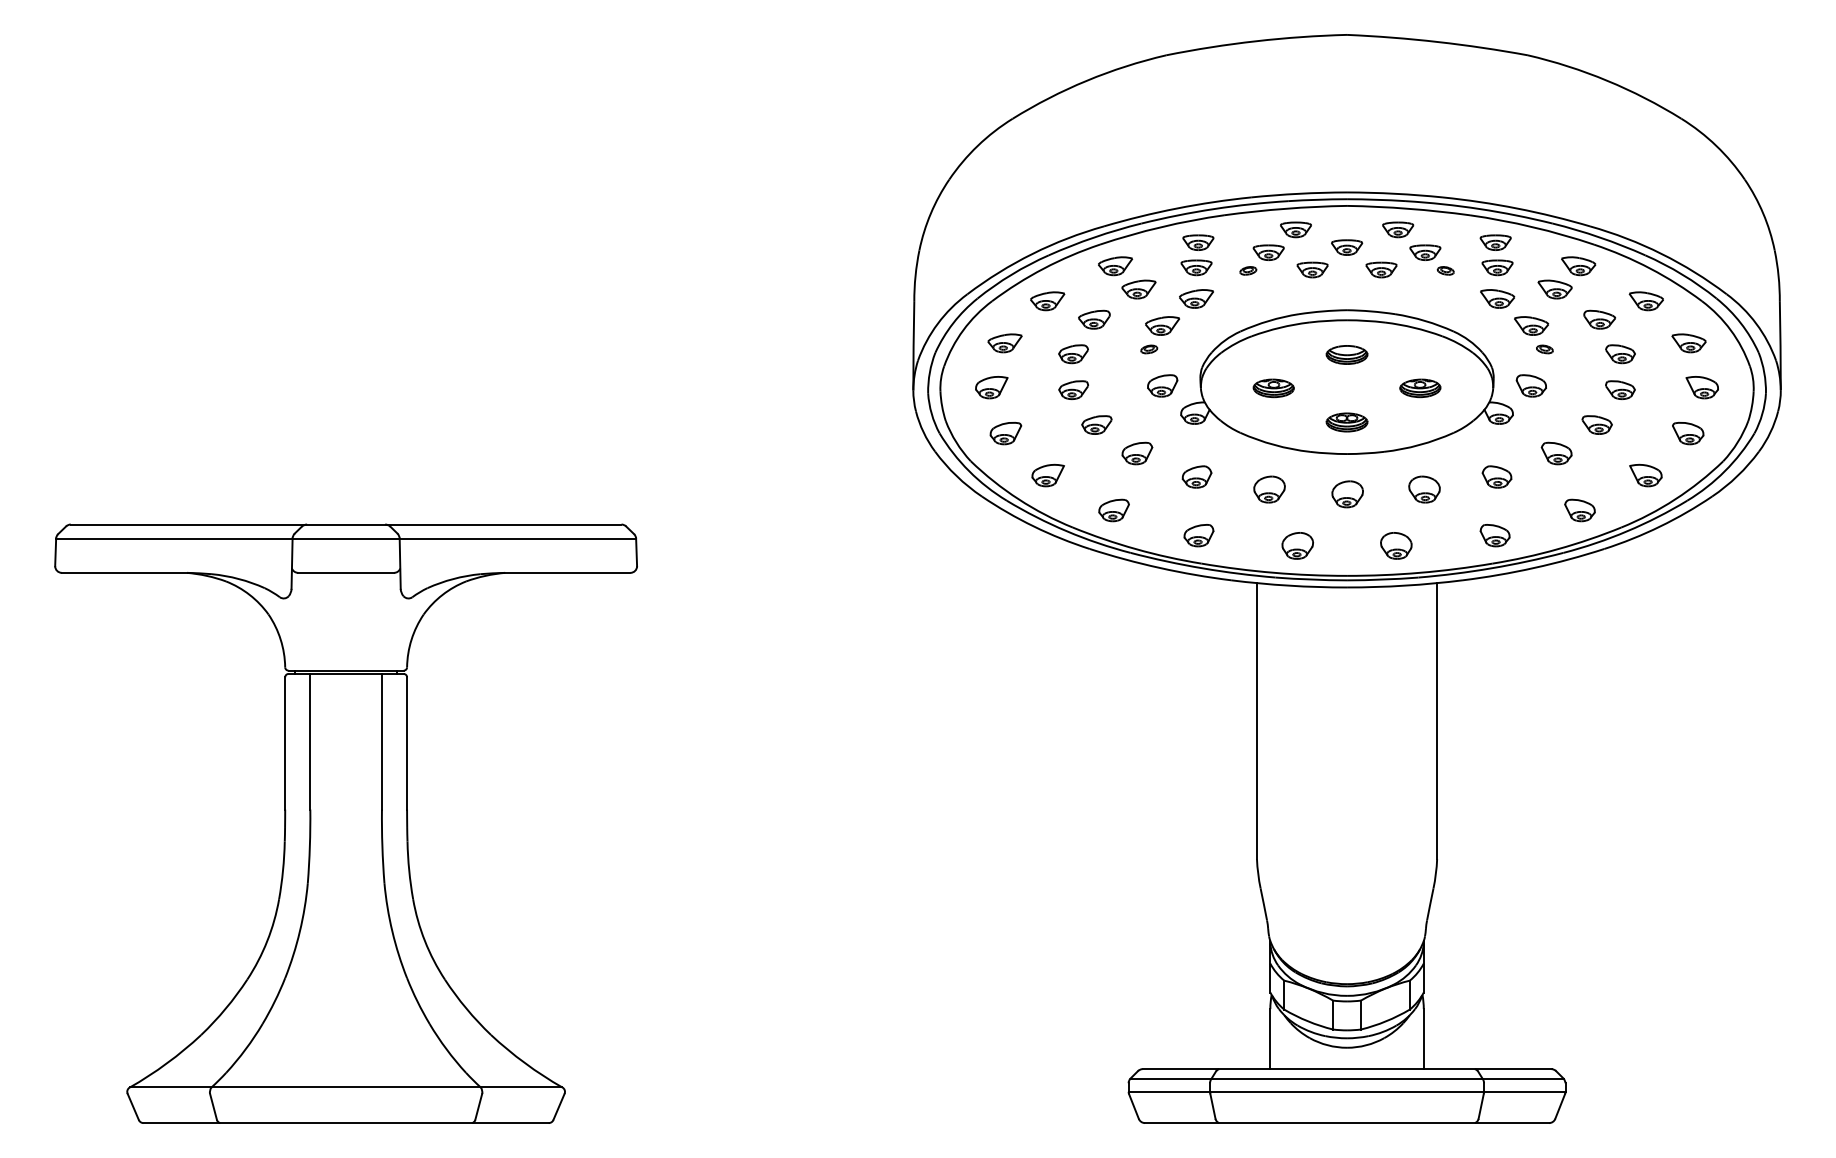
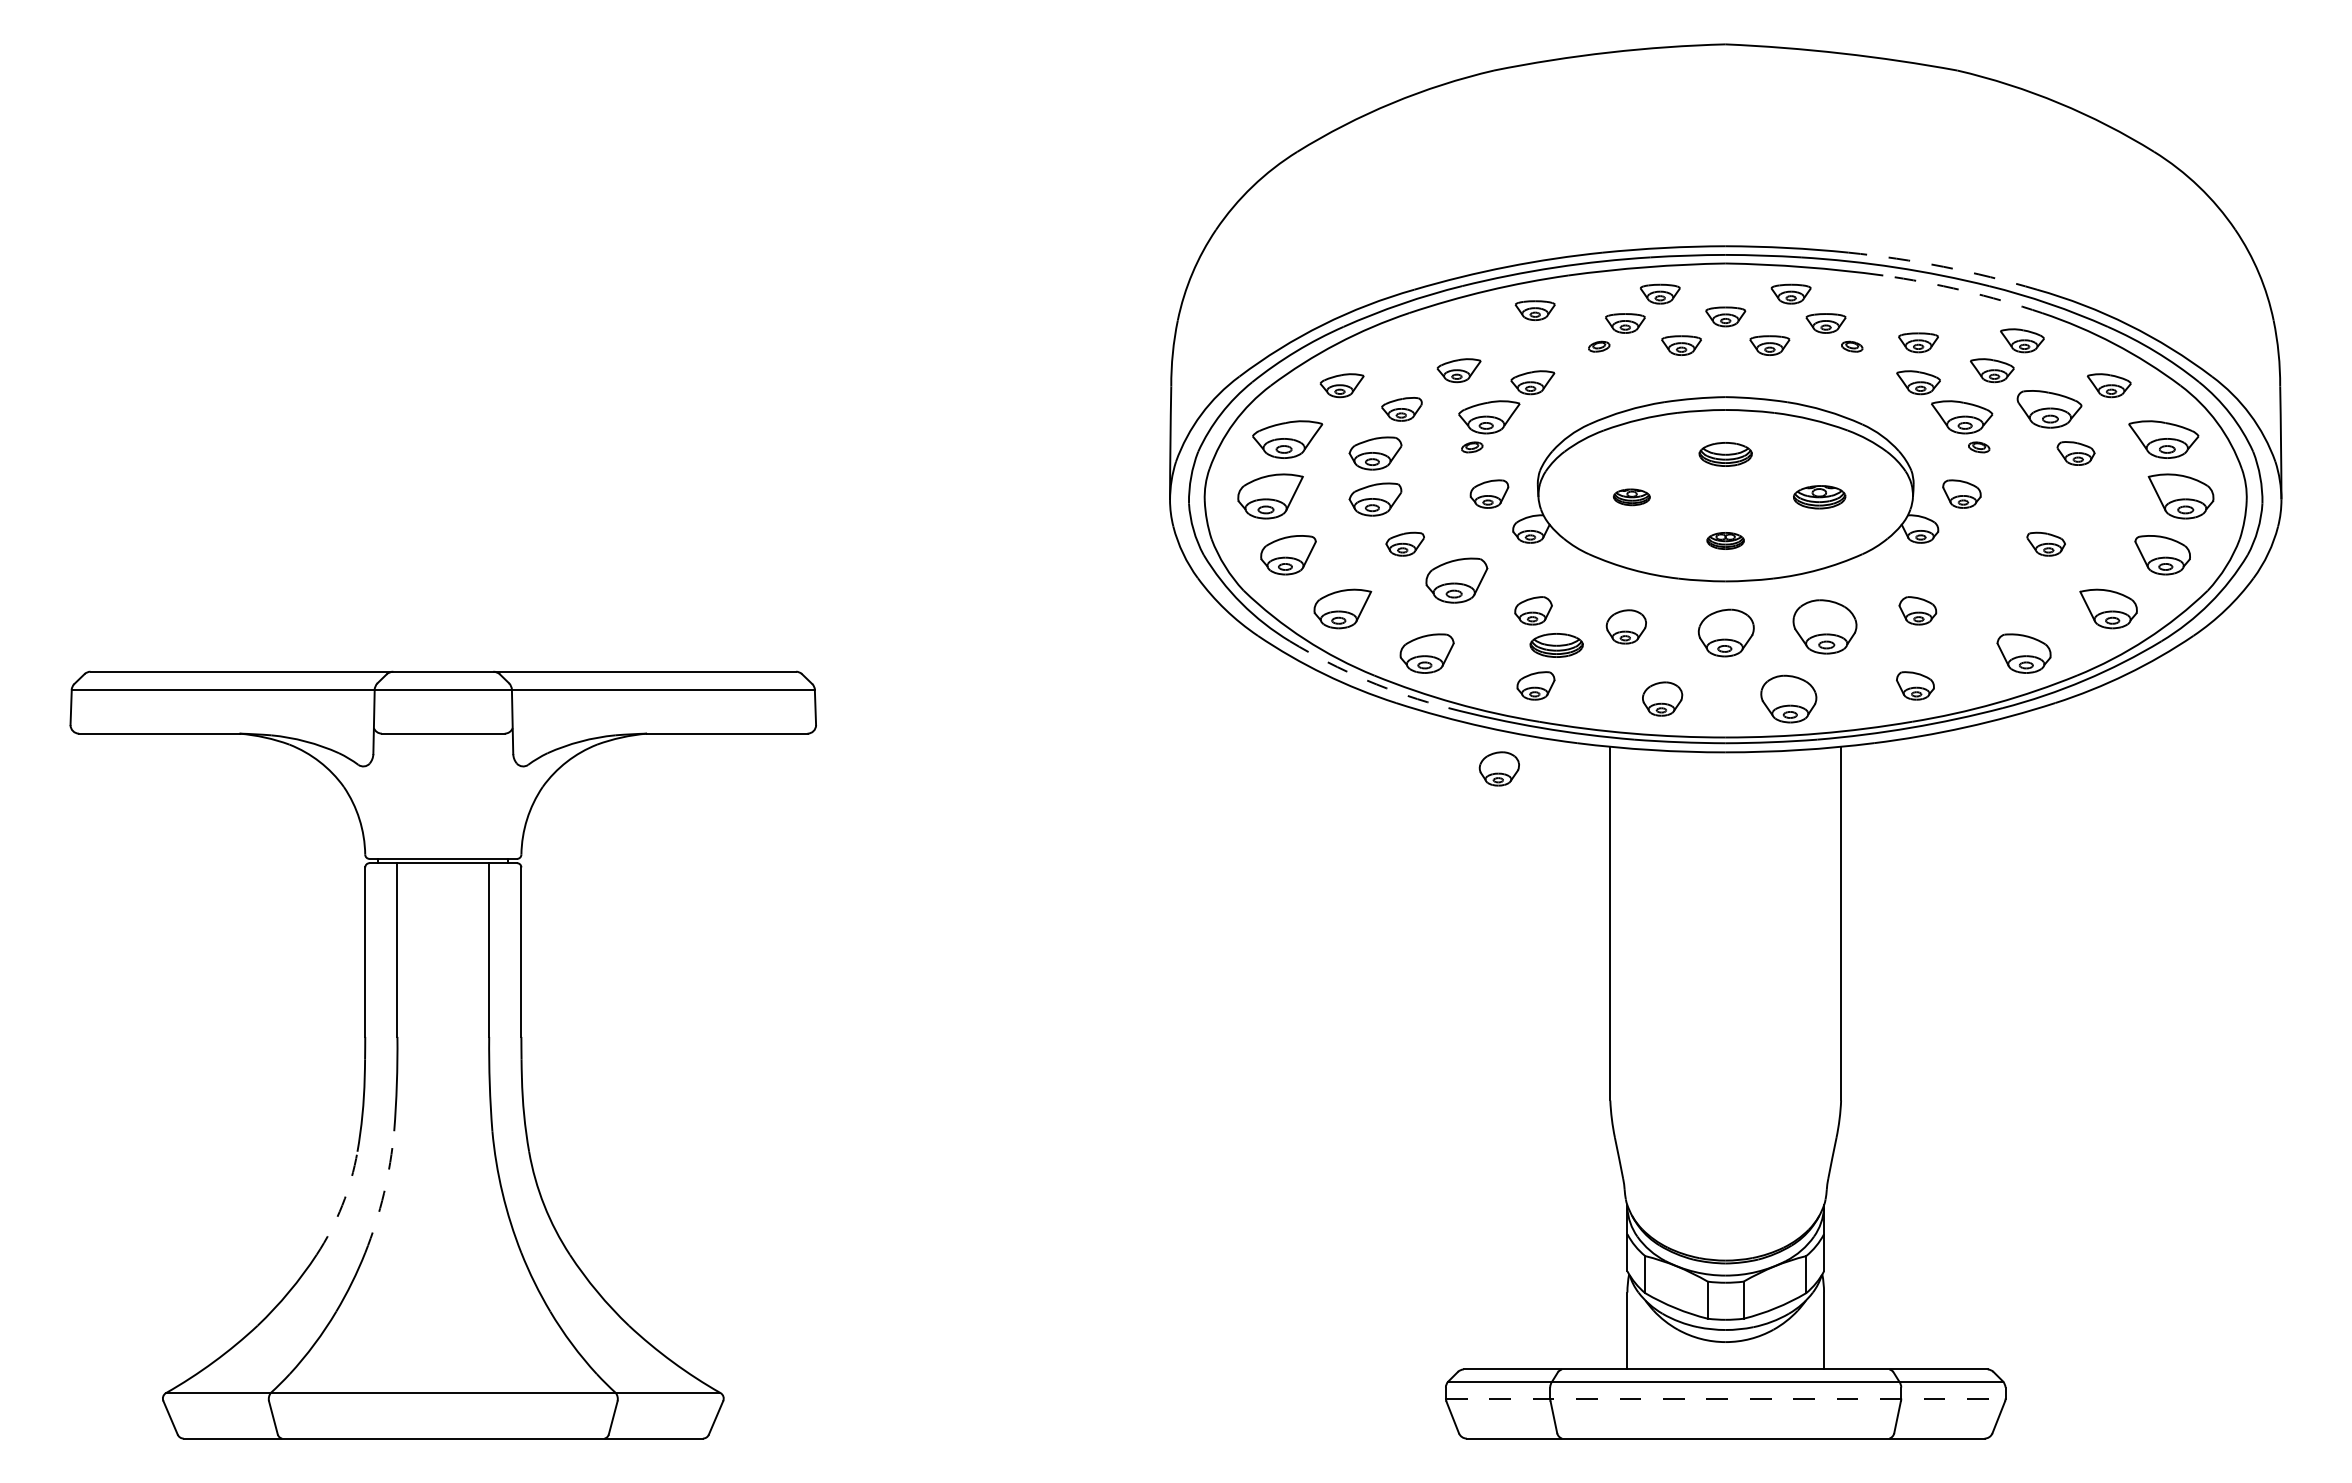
arc: (1517, 208) -> (1943, 266), solid -> dashed
arc: (1532, 226) -> (1963, 290), solid -> dashed
part: (1495, 242) -> (1915, 310), removed
part: (1115, 266) -> (1428, 340), removed
part: (1196, 267) -> (1532, 342), removed
part: (1599, 319) -> (2049, 409), size x1.6
part: (1162, 326) -> (1489, 417), size x1.4
part: (1531, 326) -> (1961, 417), size x1.4
part: (1005, 343) -> (1287, 439), size x1.6
part: (1688, 343) -> (2163, 439), size x1.6
part: (1072, 354) -> (1374, 453), size x1.4
part: (991, 386) -> (1270, 495), size x1.6
part: (1702, 386) -> (2180, 495), size x1.6
part: (1273, 388) -> (1631, 497), size x0.7
part: (1073, 390) -> (1375, 499), size x1.4
part: (1620, 390) -> (2075, 499), removed
part: (1346, 422) -> (1725, 540), size x0.7
part: (1005, 433) -> (1288, 554), size x1.4
part: (1687, 433) -> (2162, 554), size x1.4
part: (1137, 453) -> (1457, 580), size x1.6
part: (1556, 453) -> (1994, 580), removed
part: (1047, 475) -> (1342, 608), size x1.4
part: (1645, 475) -> (2108, 608), size x1.4
part: (1424, 489) -> (1824, 626), size x1.6
part: (1347, 493) -> (1726, 632), size x1.4
part: (1214, 504) -> (1556, 645), added
part: (1114, 510) -> (1427, 653), size x1.4
part: (1580, 510) -> (2024, 653), size x1.4
arc: (1066, 531) -> (1366, 680), solid -> dashed
part: (1396, 545) -> (1788, 698), size x1.4
part: (1169, 600) -> (1498, 768), added
arc: (300, 931) -> (384, 1193), solid -> dashed
arc: (267, 941) -> (342, 1205), solid -> dashed
line: (1346, 1091) -> (1725, 1398), solid -> dashed

